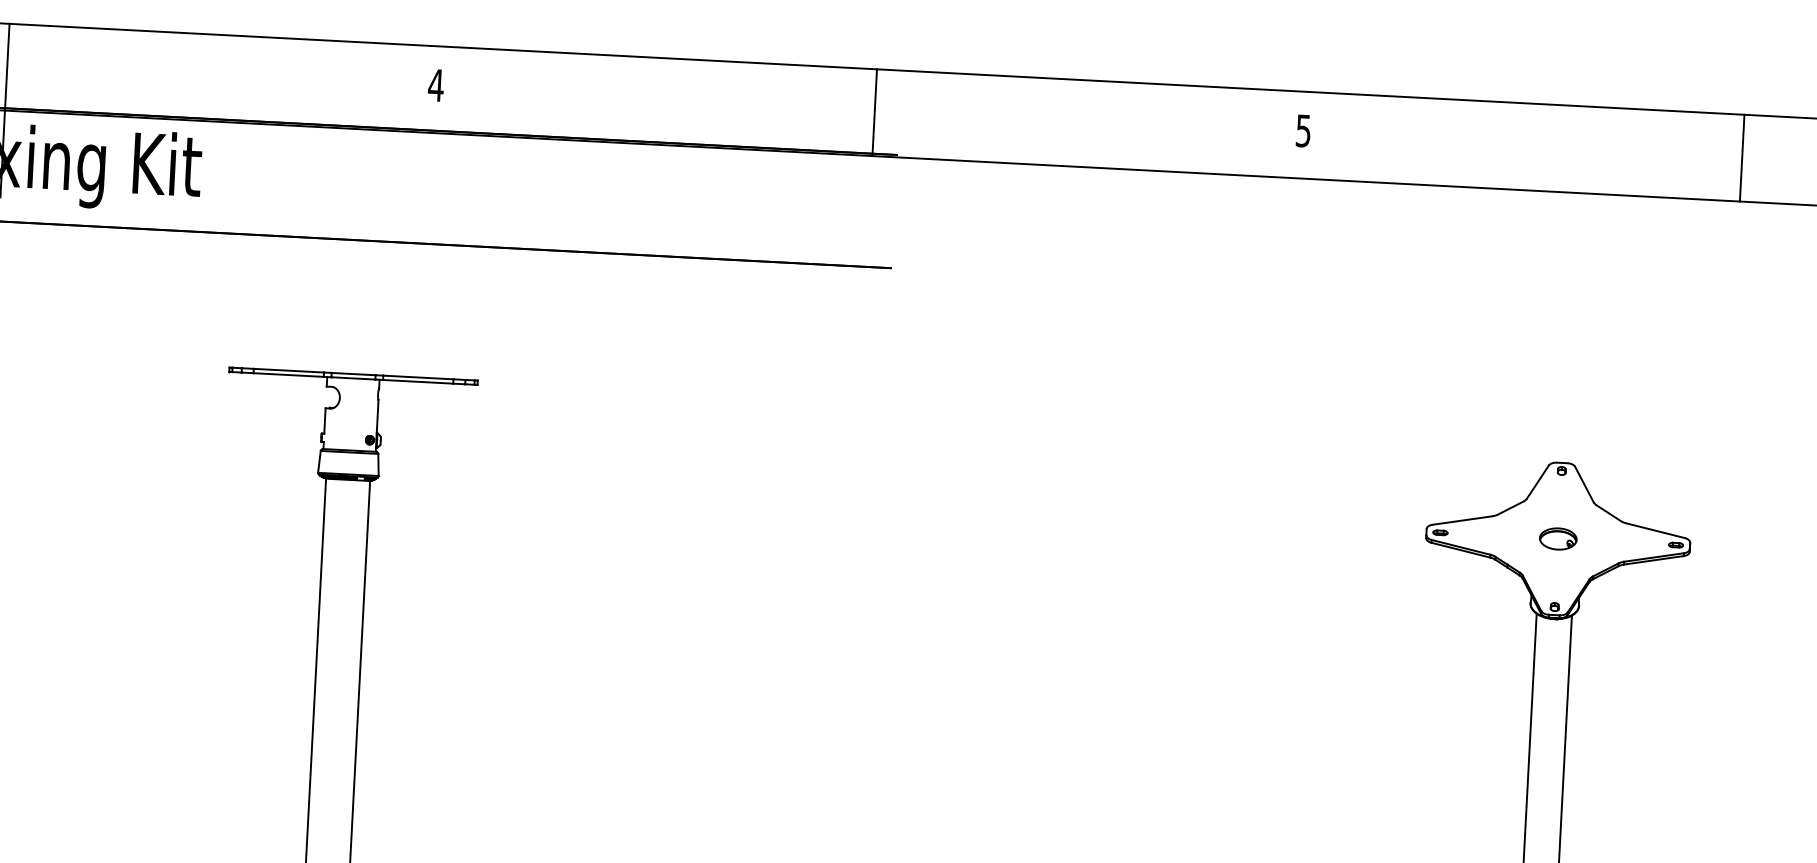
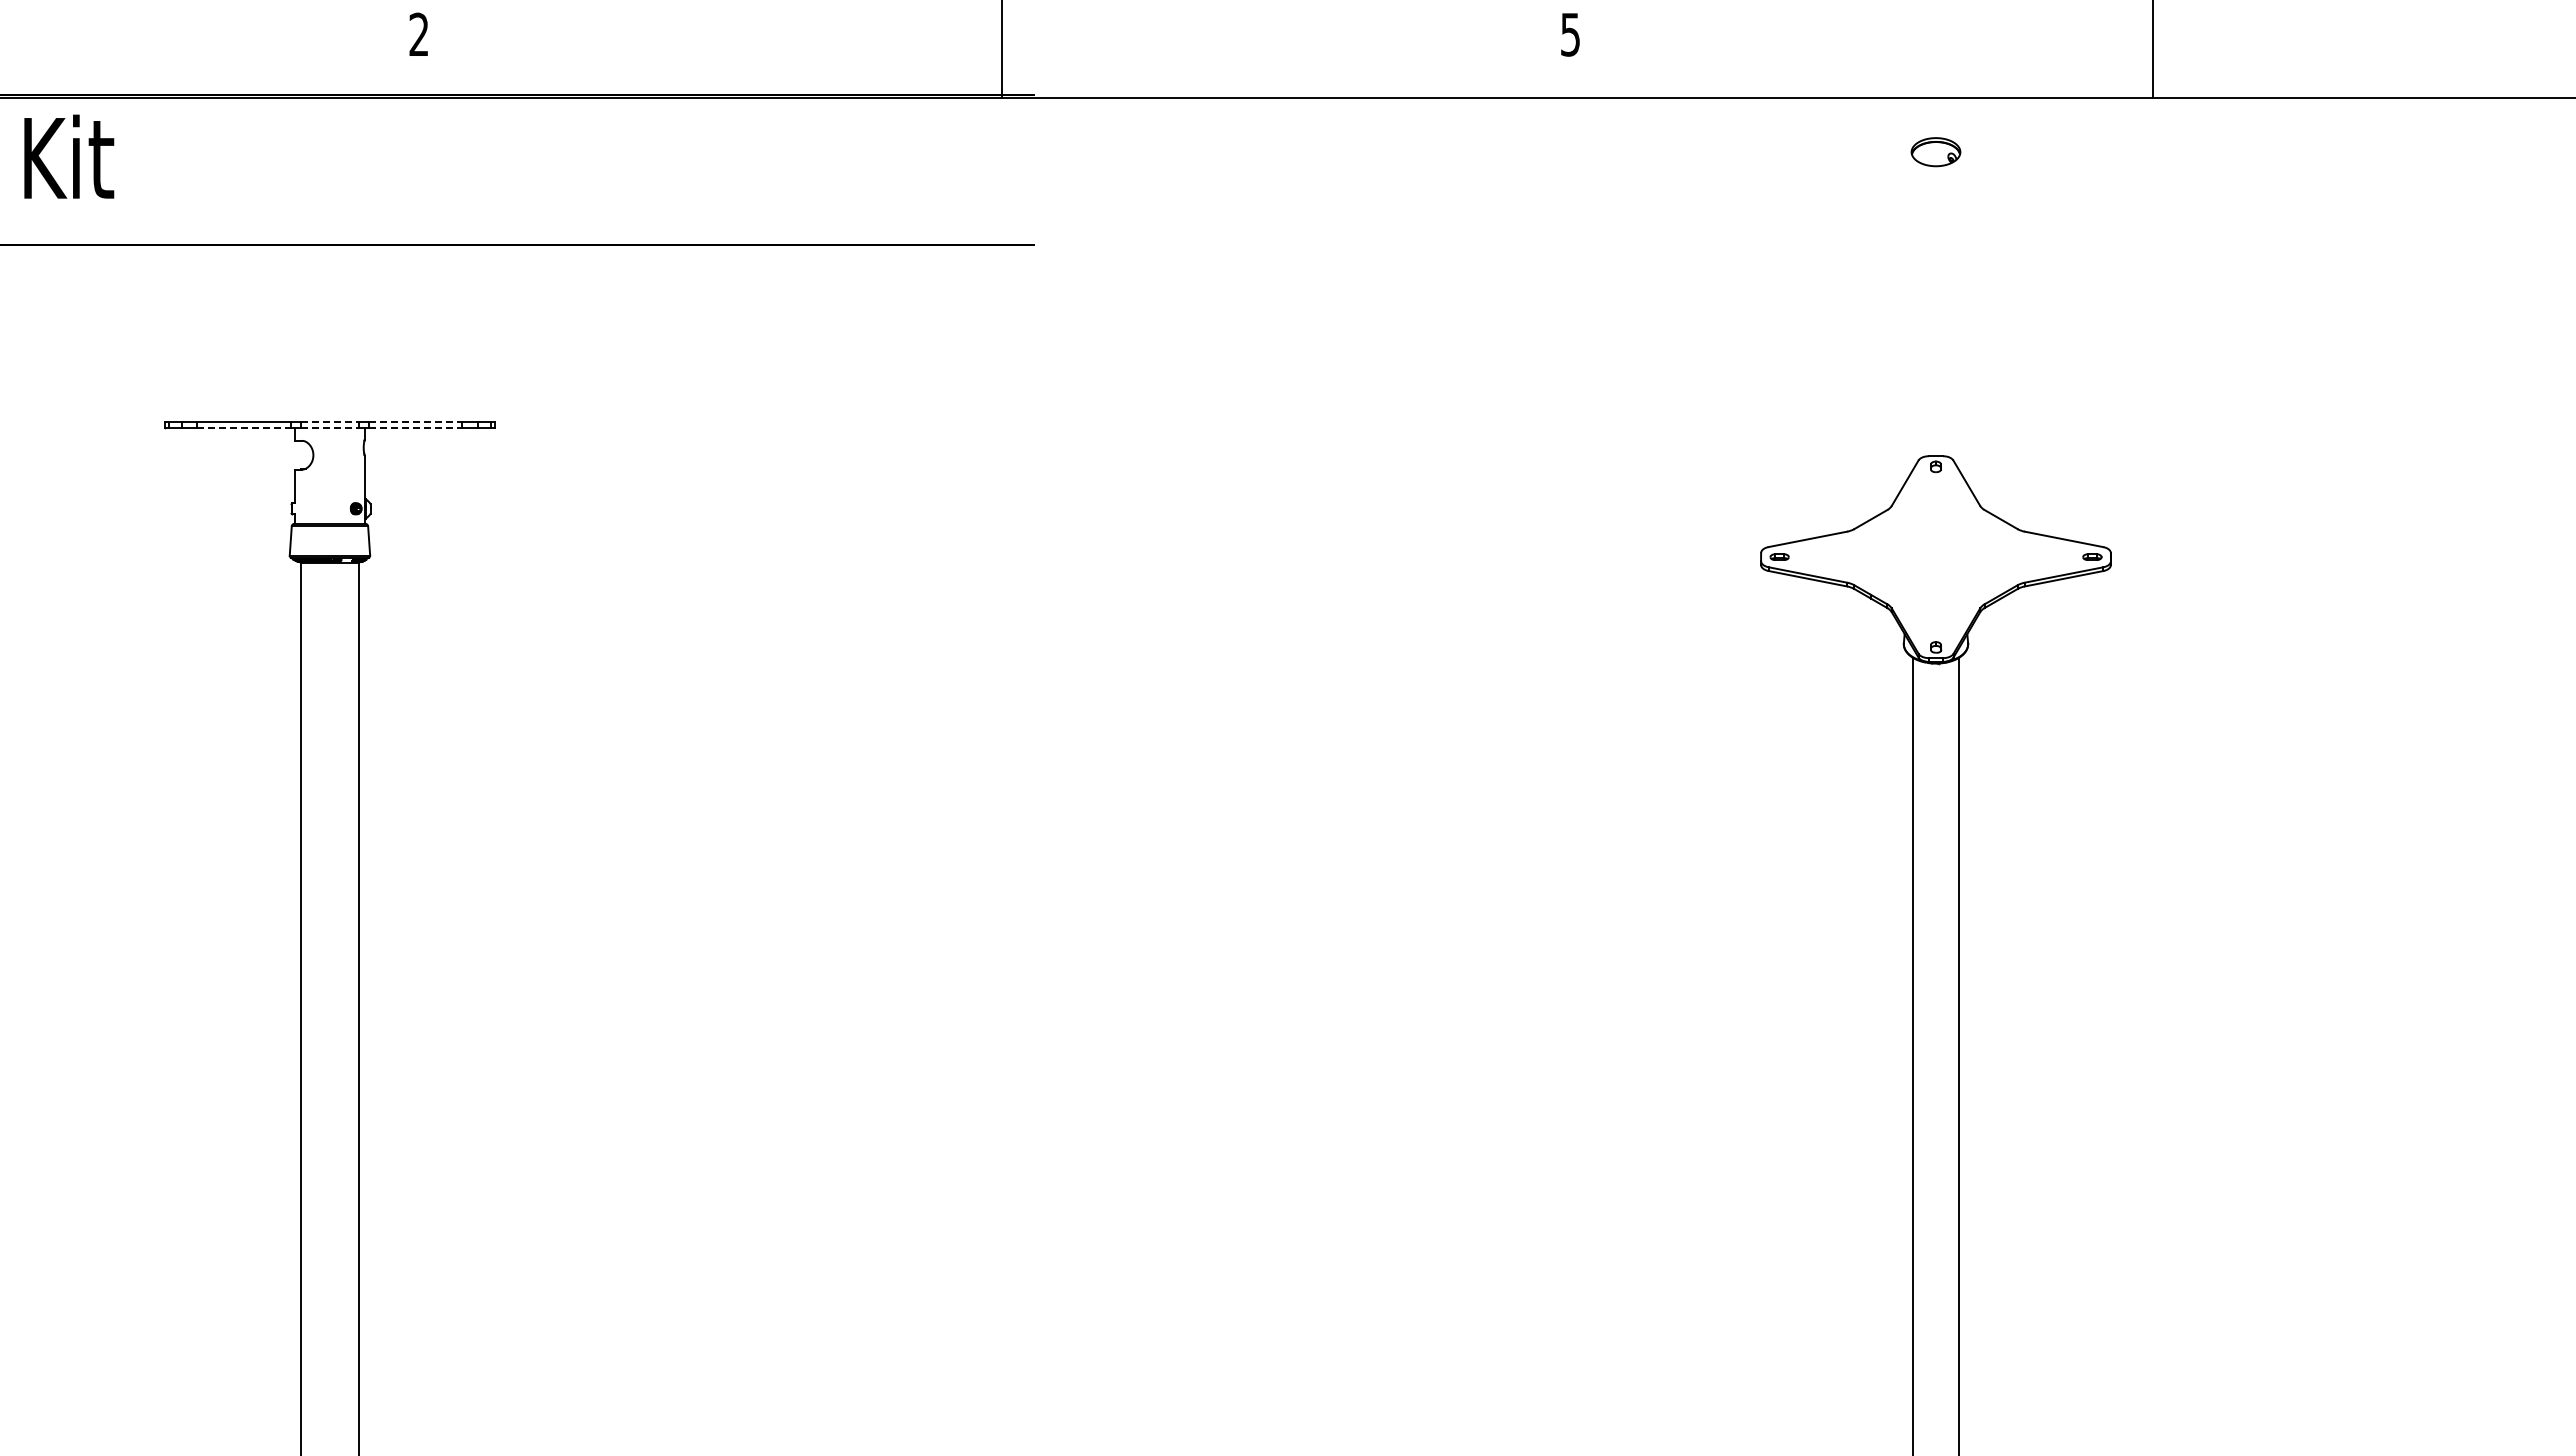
text: (435, 84) -> (418, 33), 4 -> 2
line: (354, 374) -> (330, 422), solid -> dashed
line: (289, 375) -> (244, 428), solid -> dashed
line: (418, 377) -> (415, 422), solid -> dashed
line: (353, 378) -> (330, 428), solid -> dashed
line: (417, 382) -> (415, 428), solid -> dashed
part: (1557, 539) -> (1935, 152), moved

